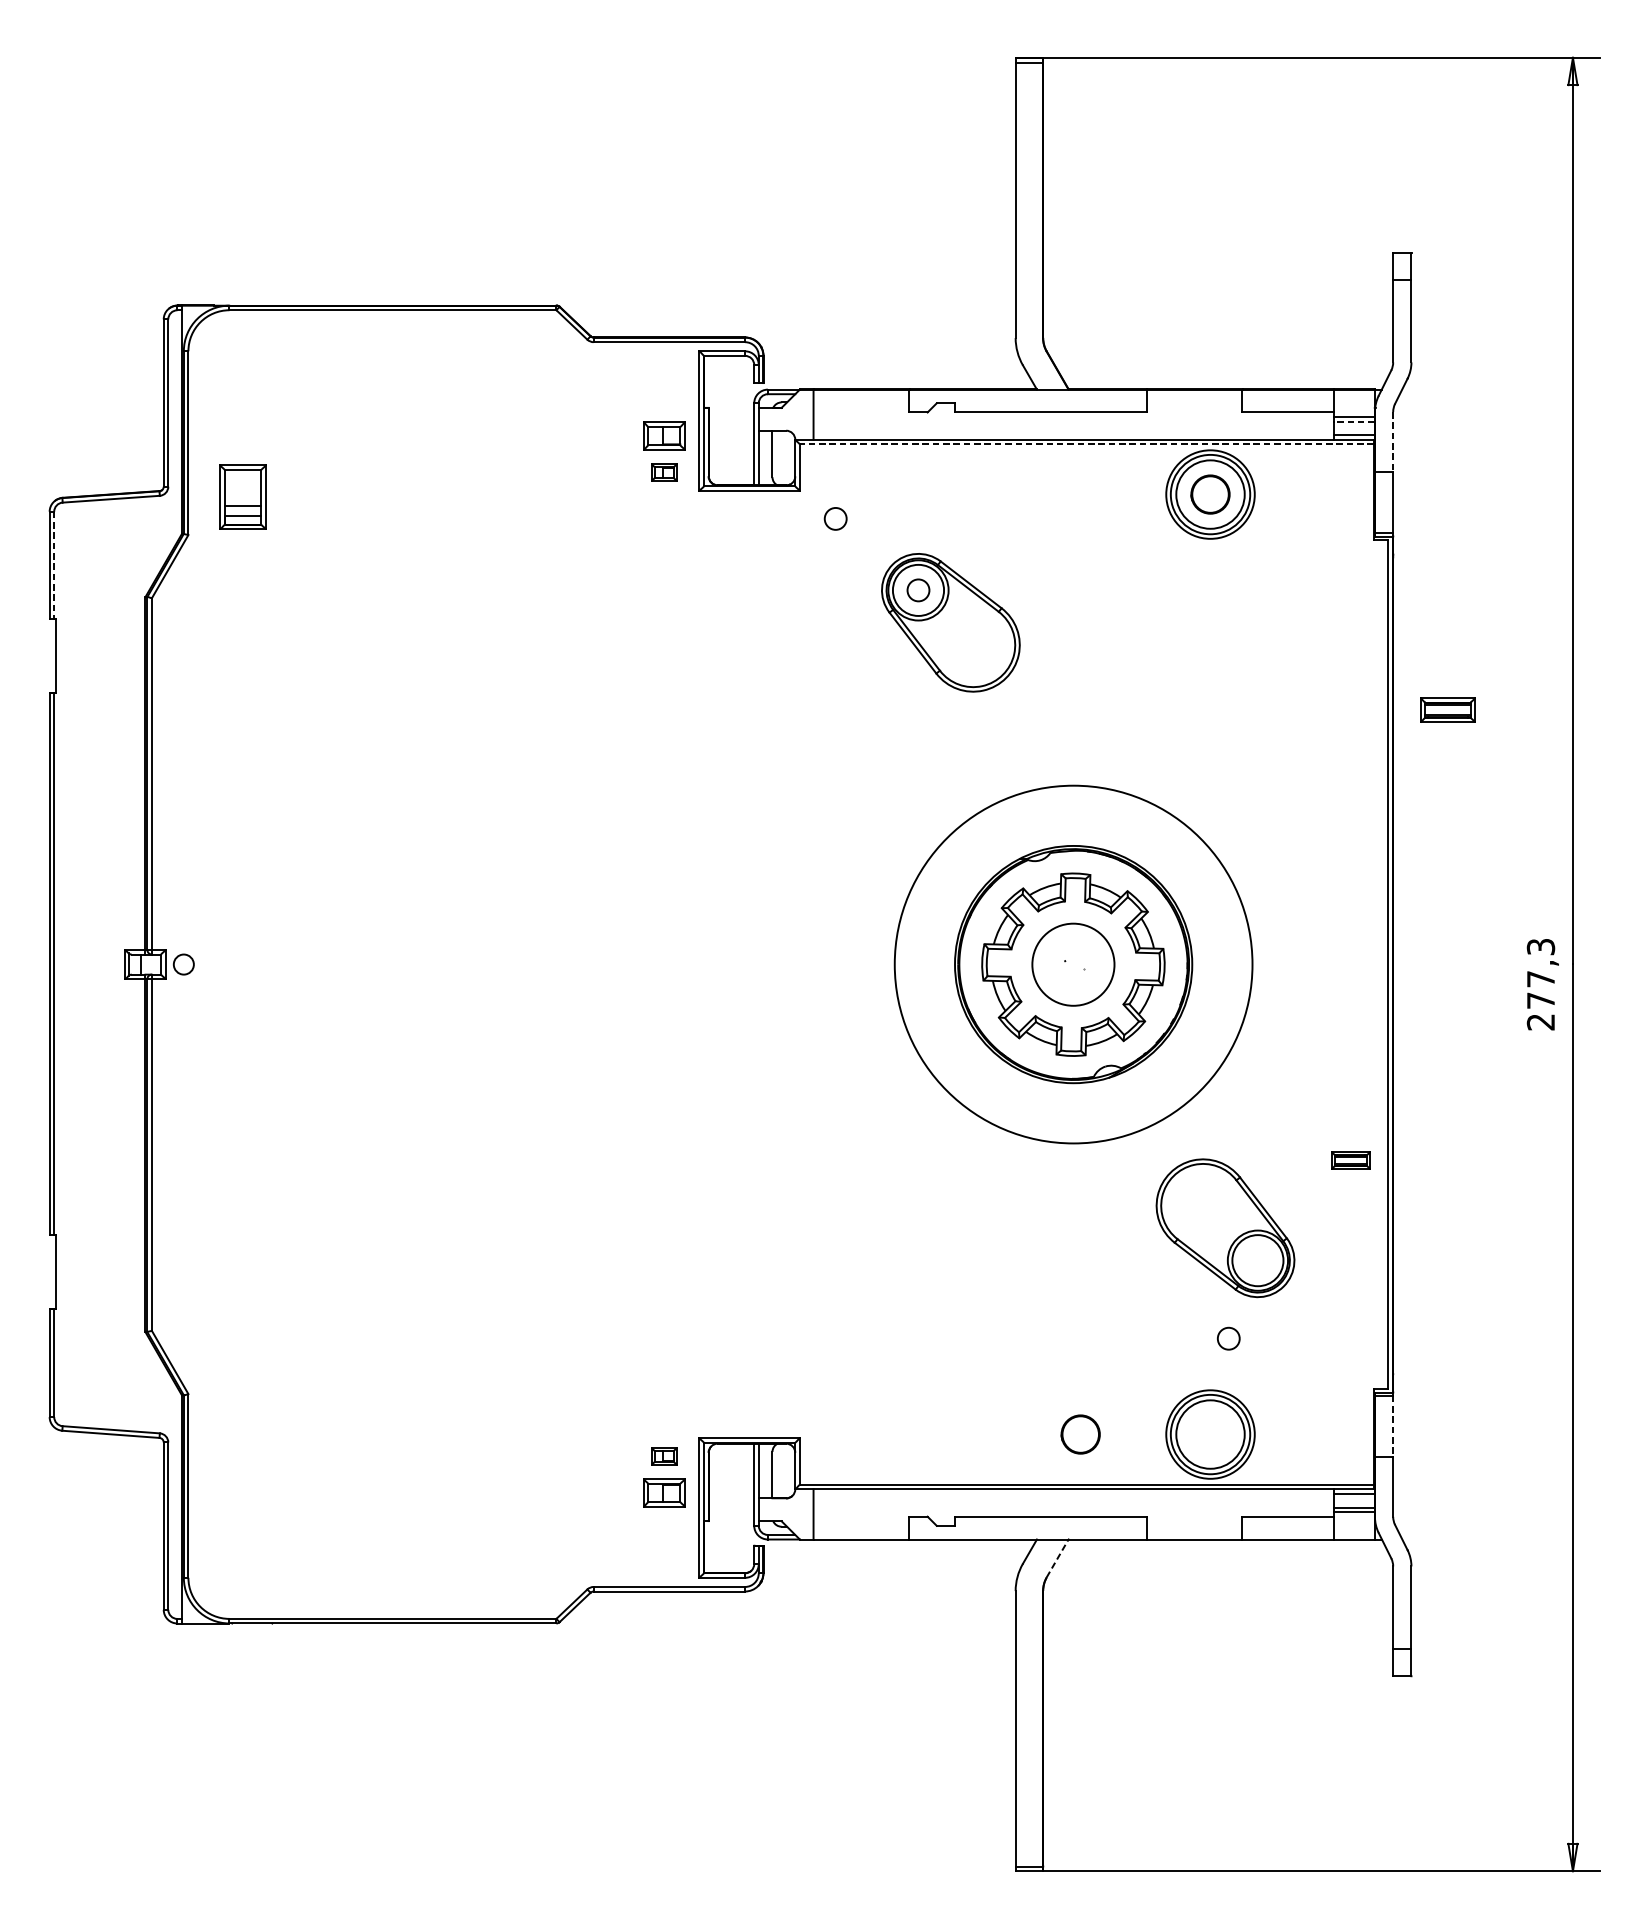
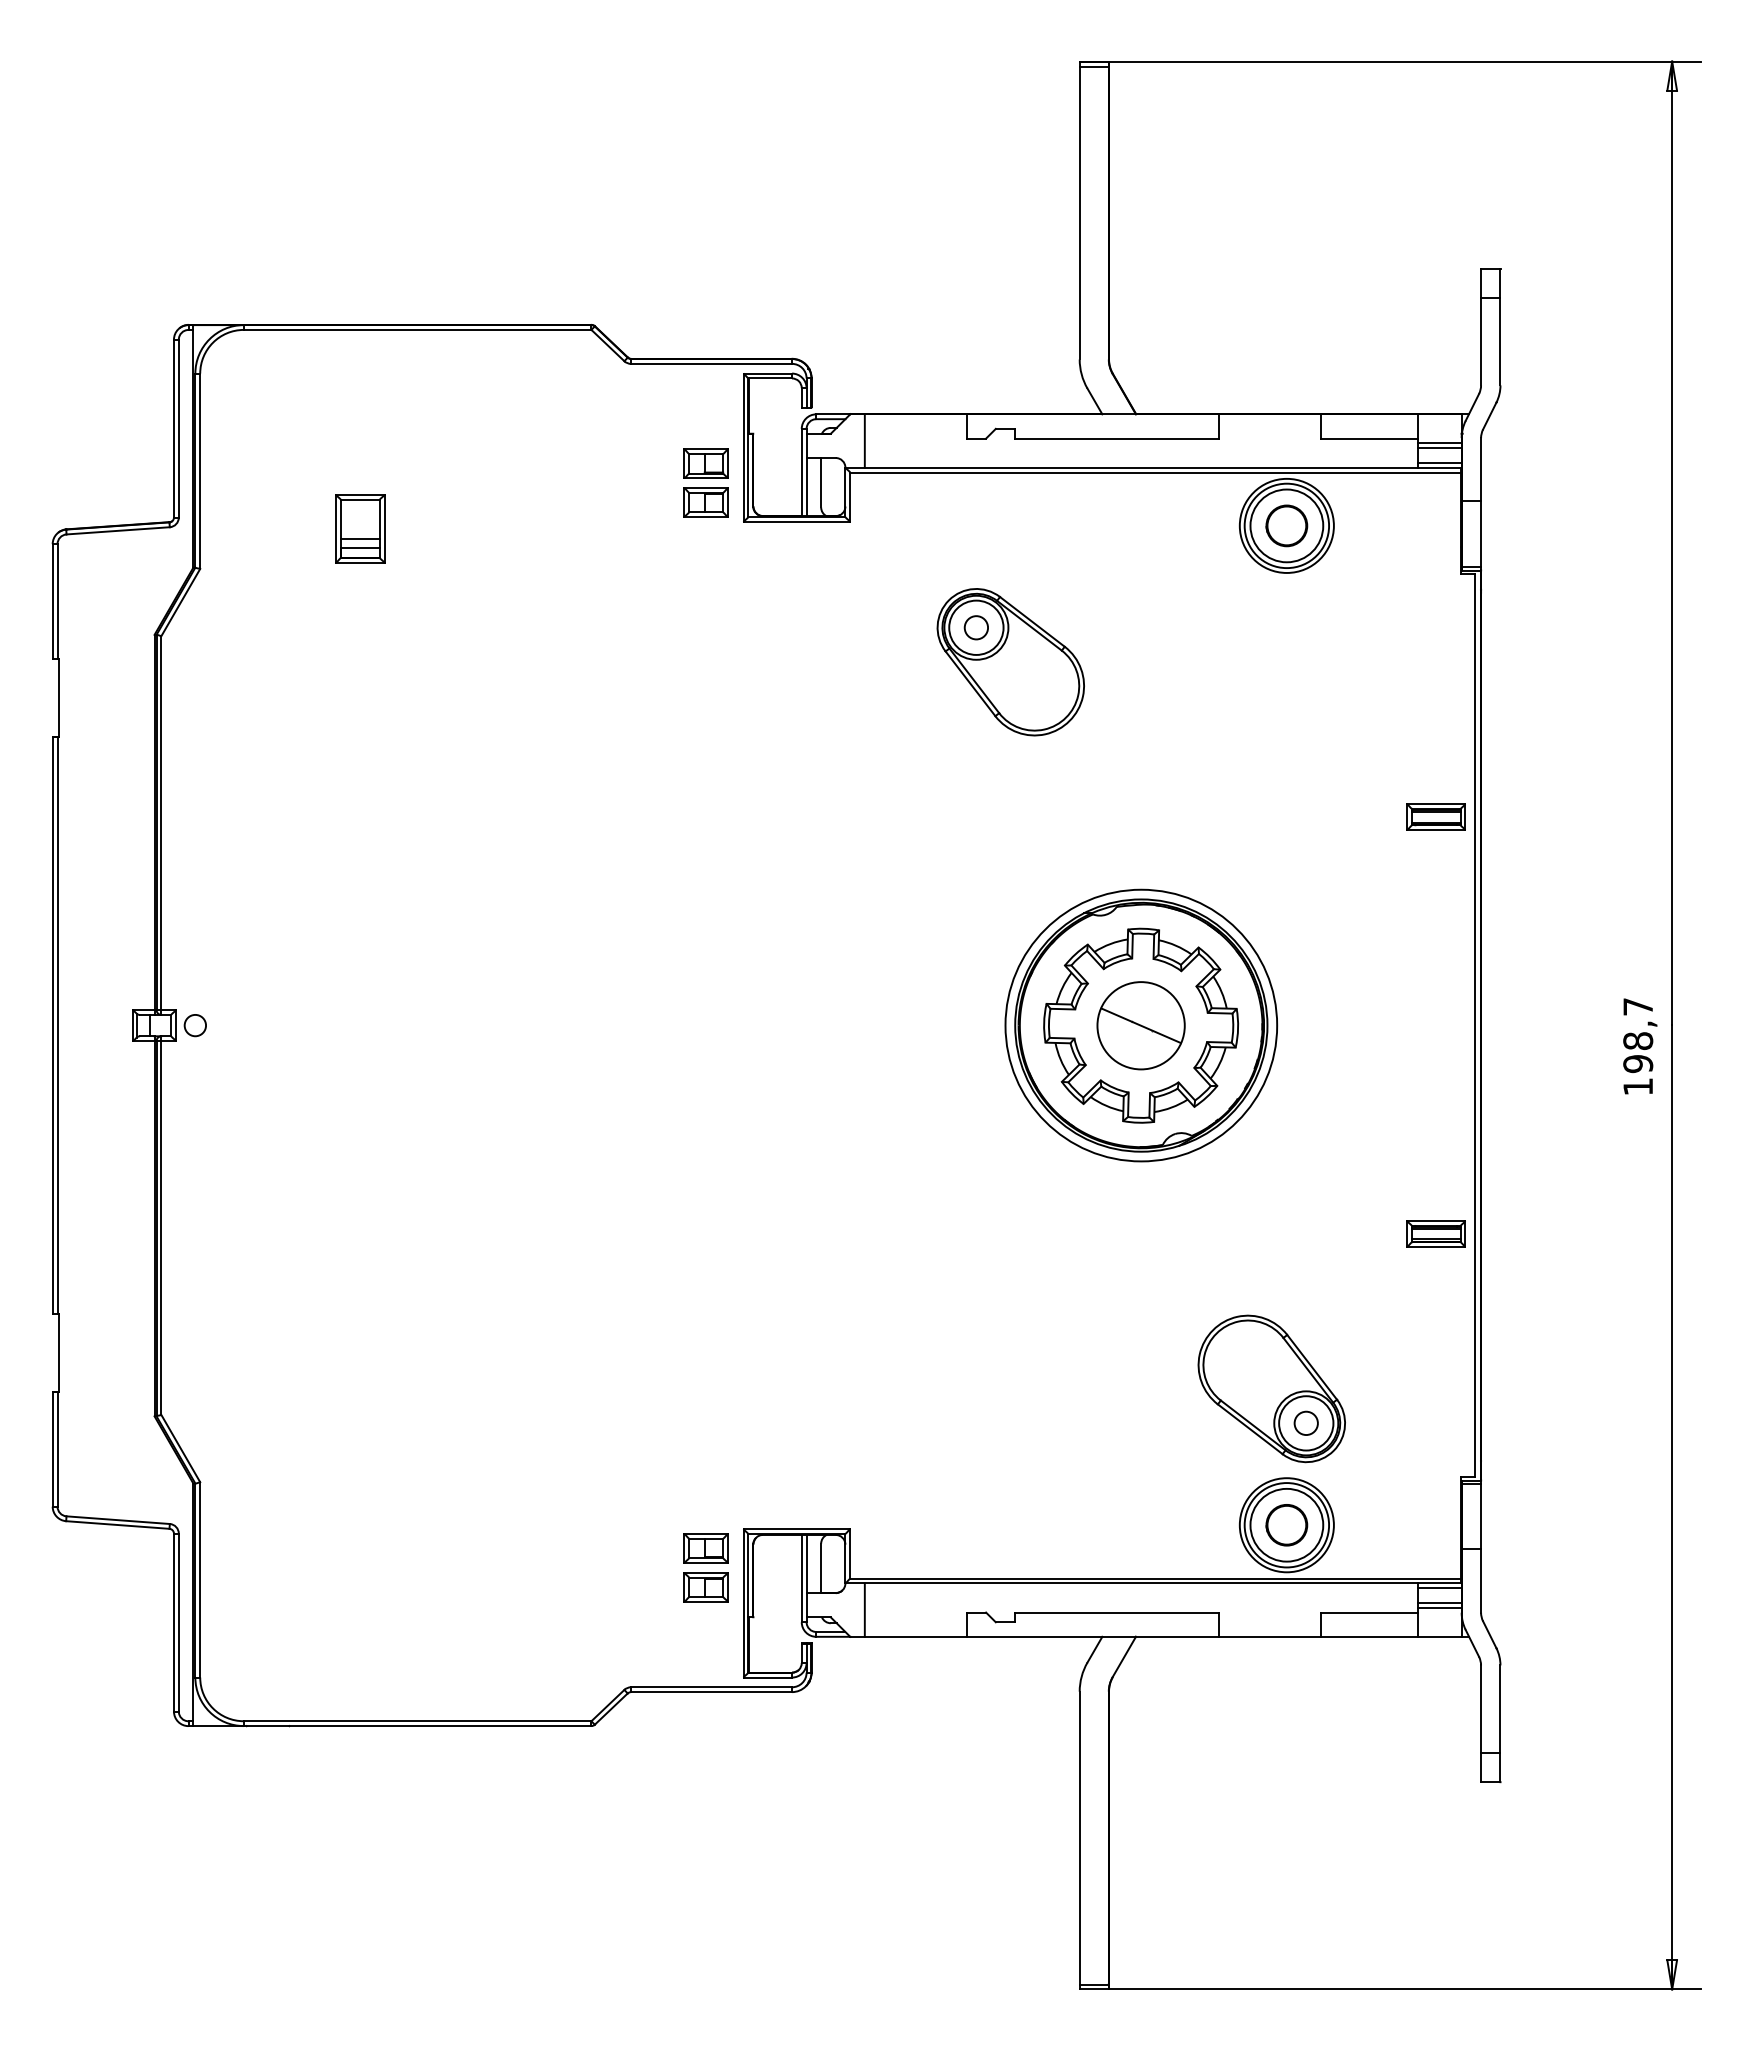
line: (1354, 421) -> (1439, 448), dashed -> solid
line: (1393, 441) -> (1481, 469), dashed -> solid
line: (1086, 444) -> (1154, 472), dashed -> solid
part: (663, 472) -> (705, 502), size x1.67
part: (243, 497) -> (360, 528), moved
circle: (834, 518) -> (887, 551), removed
line: (54, 565) -> (57, 601), dashed -> solid
part: (1447, 709) -> (1435, 816), moved
line: (1072, 964) -> (1140, 1025), added
circle: (1073, 964) -> (1141, 1025), size x0.71
text: (1541, 984) -> (1638, 1046), 277,3 -> 198,7
part: (1350, 1160) -> (1435, 1233), size x1.43
part: (1225, 1227) -> (1271, 1388), moved
line: (1393, 1426) -> (1481, 1516), dashed -> solid
part: (1080, 1434) -> (1286, 1525), moved
part: (663, 1456) -> (705, 1548), size x1.67
line: (1057, 1558) -> (1124, 1656), dashed -> solid

